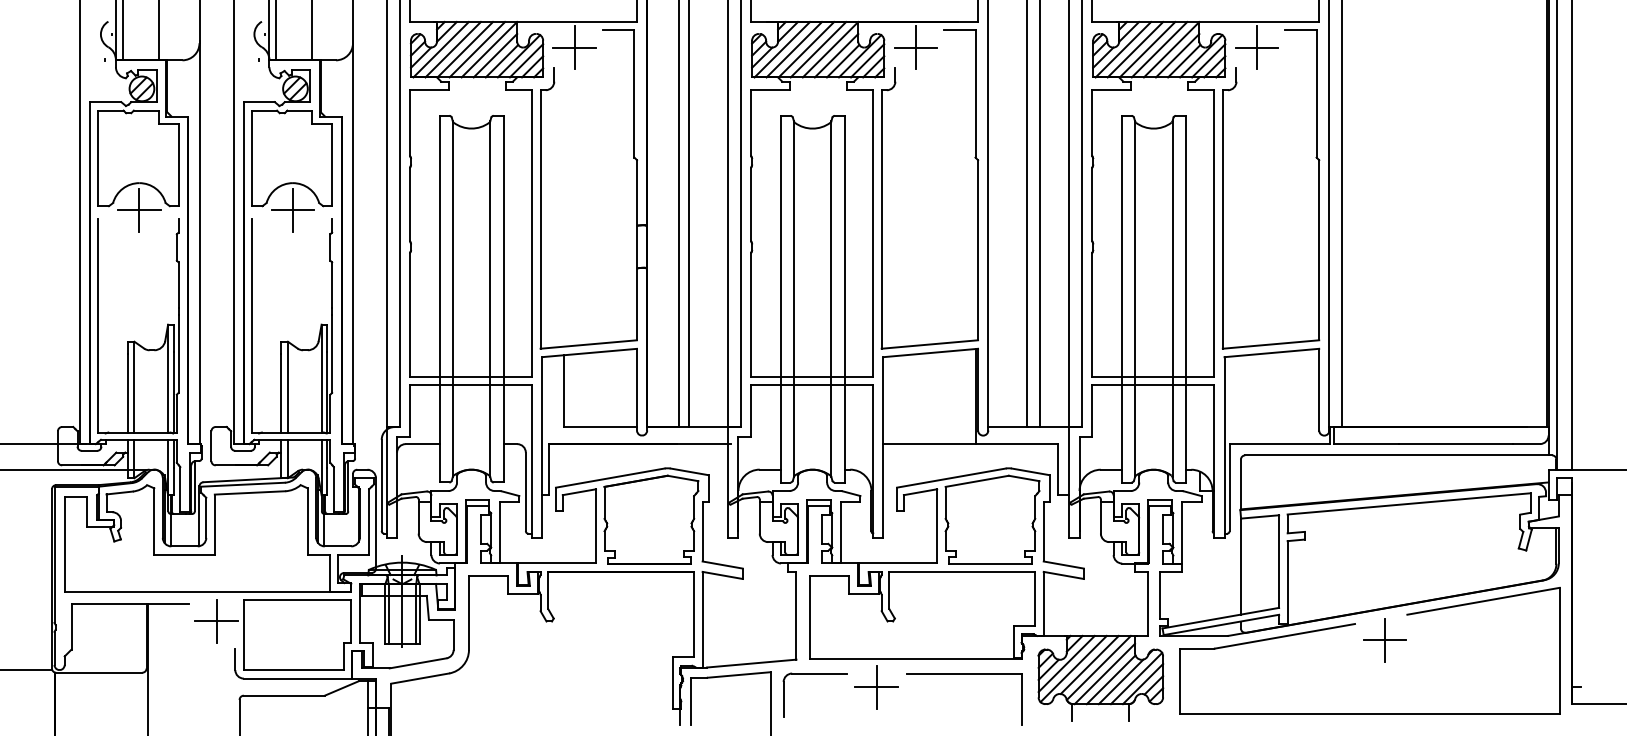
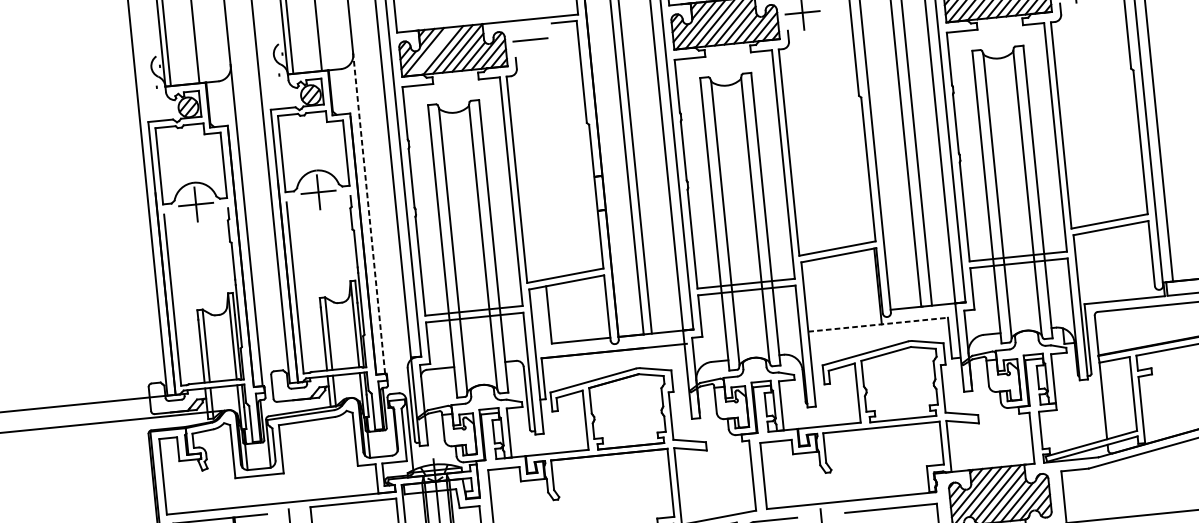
line: (574, 47) -> (530, 39), removed
line: (452, 49) -> (433, 51), removed
line: (353, 242) -> (369, 213), solid -> dashed
line: (971, 444) -> (878, 325), solid -> dashed

